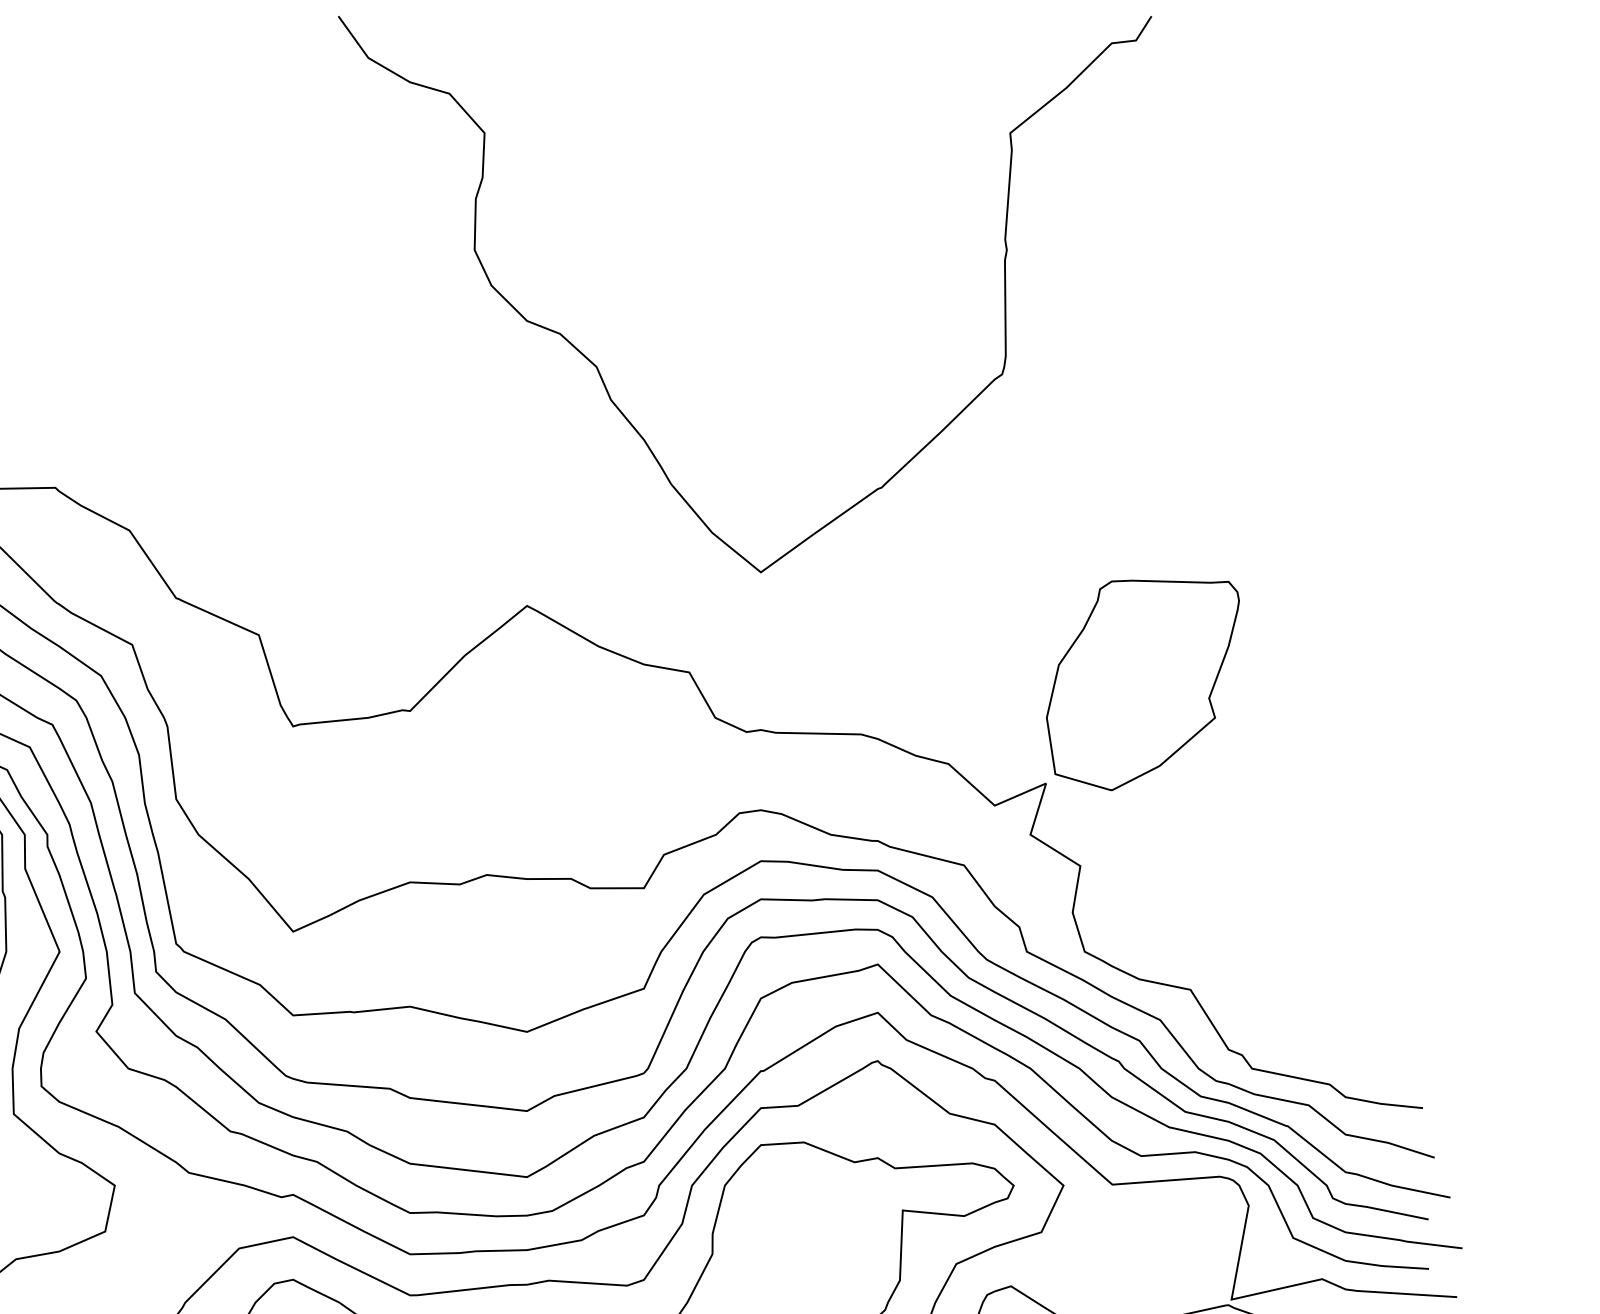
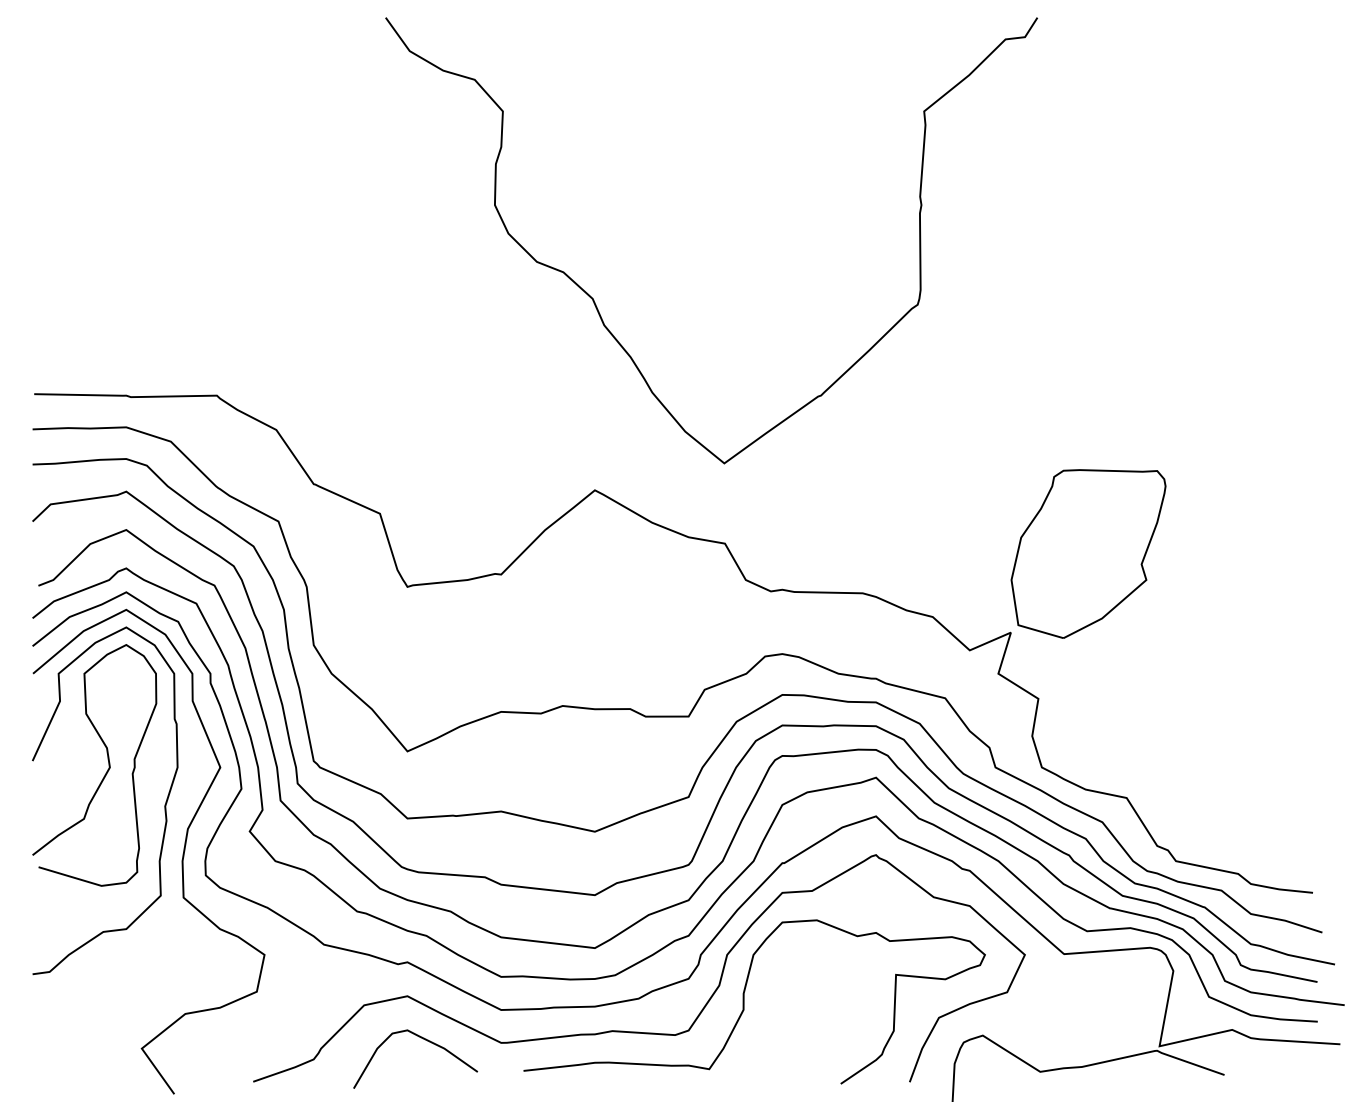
curve: (597, 366) -> (593, 298), moved

